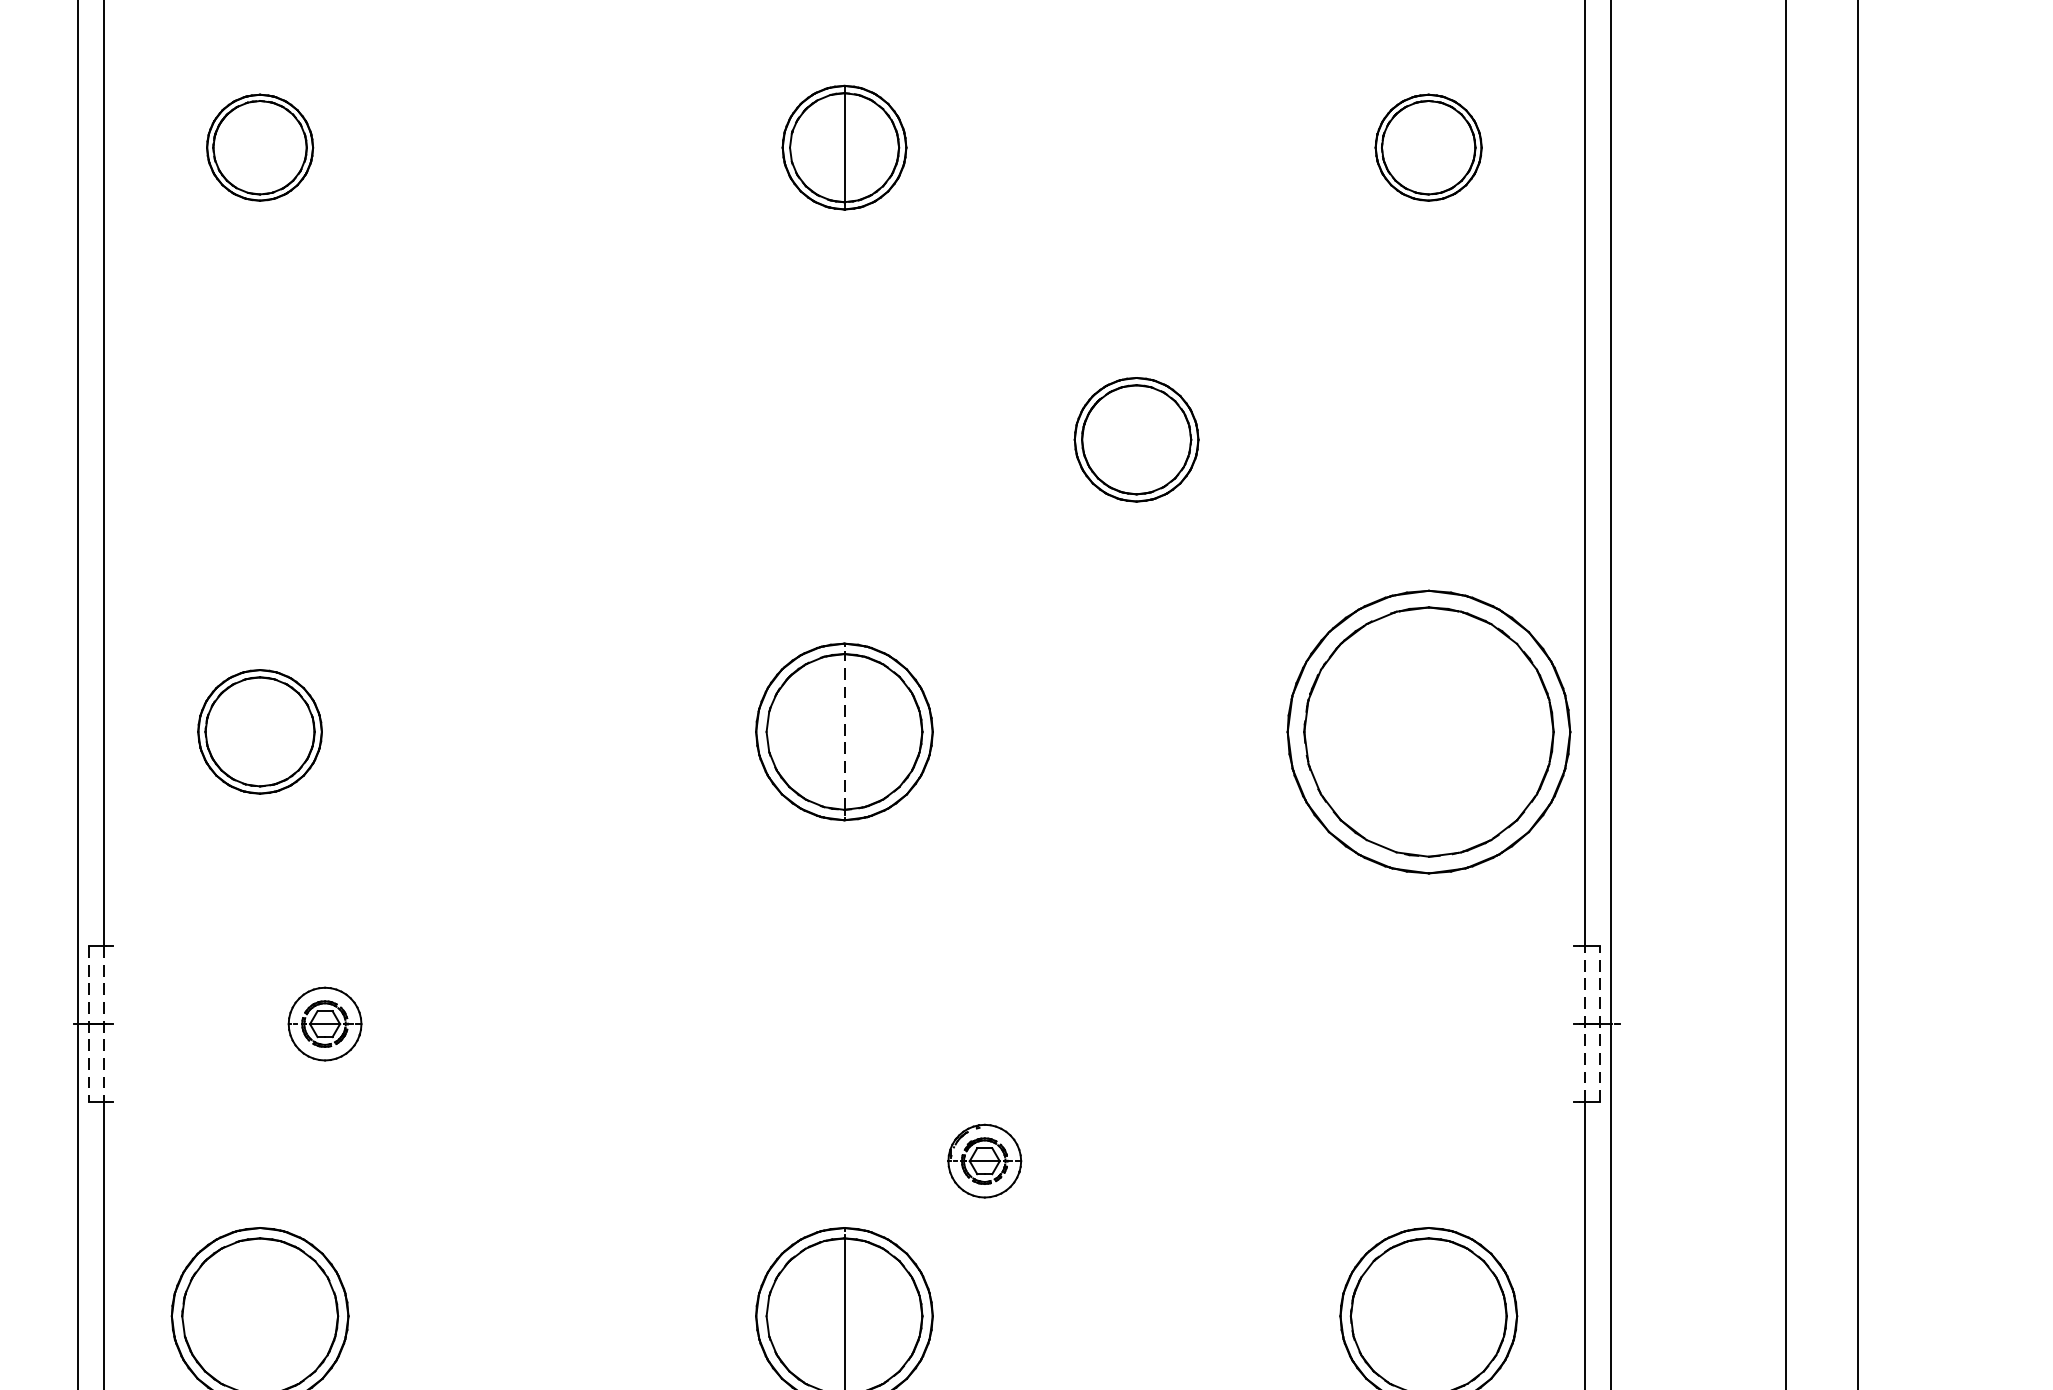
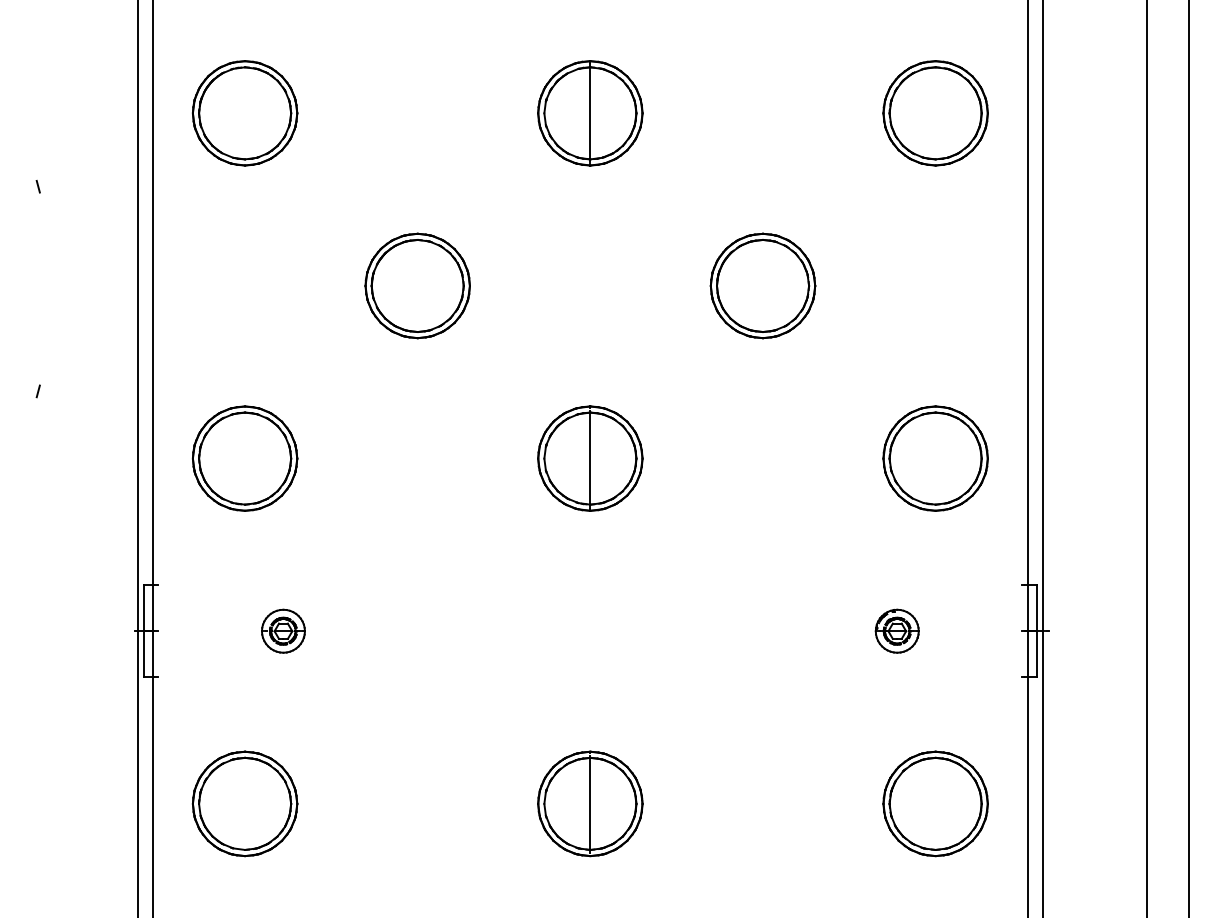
part: (259, 147) -> (244, 113), size x1.67
part: (844, 147) -> (590, 113), size x1.43
part: (1428, 147) -> (935, 113), size x1.67
part: (551, 438) -> (417, 285), added
part: (1135, 438) -> (762, 285), size x1.43
line: (844, 730) -> (590, 457), dashed -> solid
part: (259, 731) -> (244, 458), size x1.43
part: (1428, 731) -> (935, 458), size x0.62
line: (1584, 1022) -> (1027, 630), dashed -> solid
line: (1599, 1022) -> (1036, 630), dashed -> solid
line: (88, 1024) -> (143, 631), dashed -> solid
line: (105, 1024) -> (153, 631), dashed -> solid
part: (983, 1159) -> (896, 630), moved

